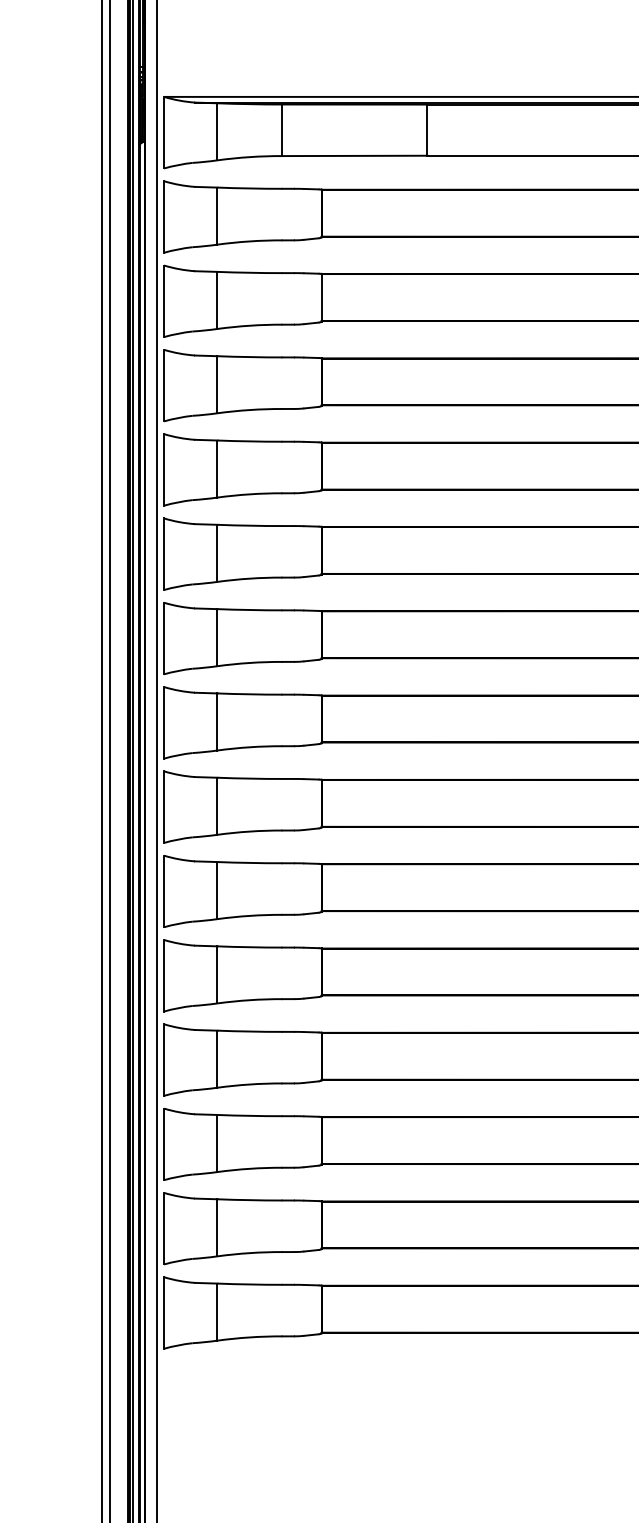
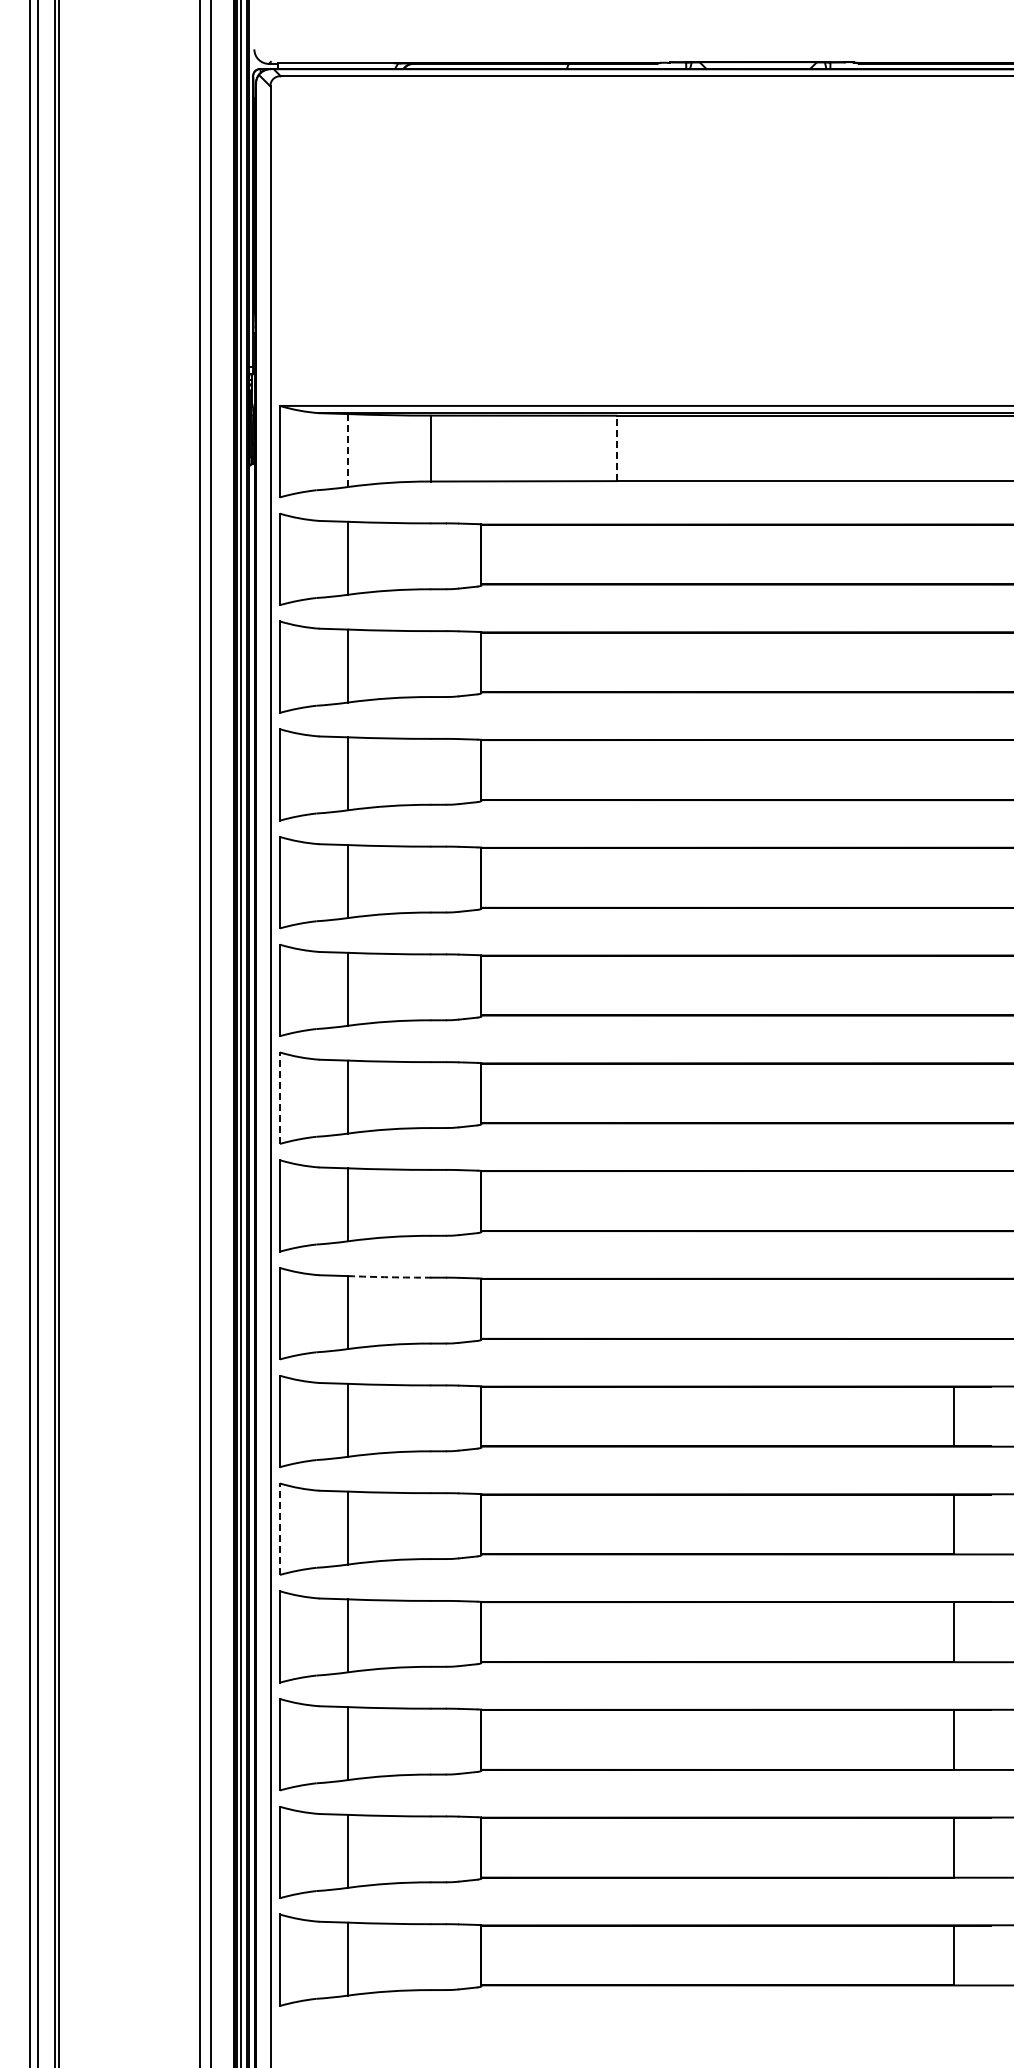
line: (427, 130) -> (616, 448), solid -> dashed
line: (217, 132) -> (348, 451), solid -> dashed
line: (163, 638) -> (279, 1098), solid -> dashed
arc: (249, 778) -> (389, 1277), solid -> dashed
line: (163, 976) -> (279, 1529), solid -> dashed

